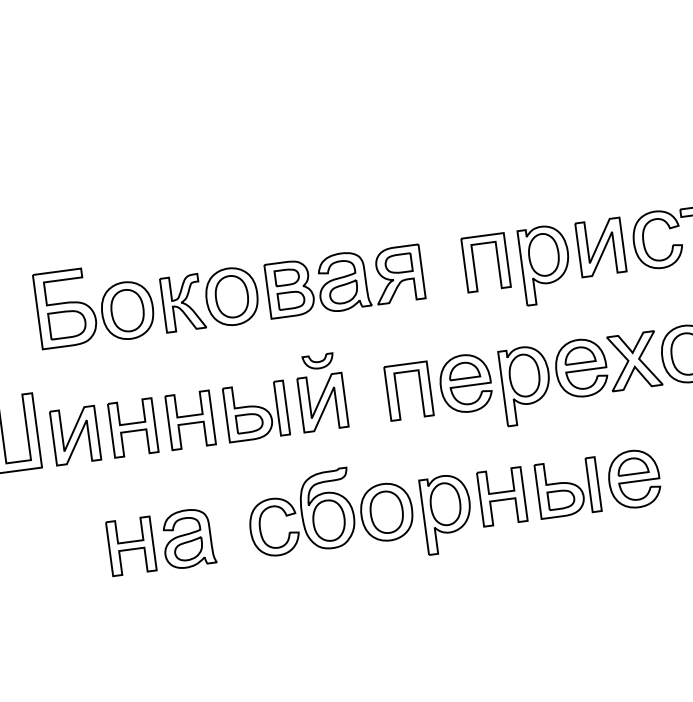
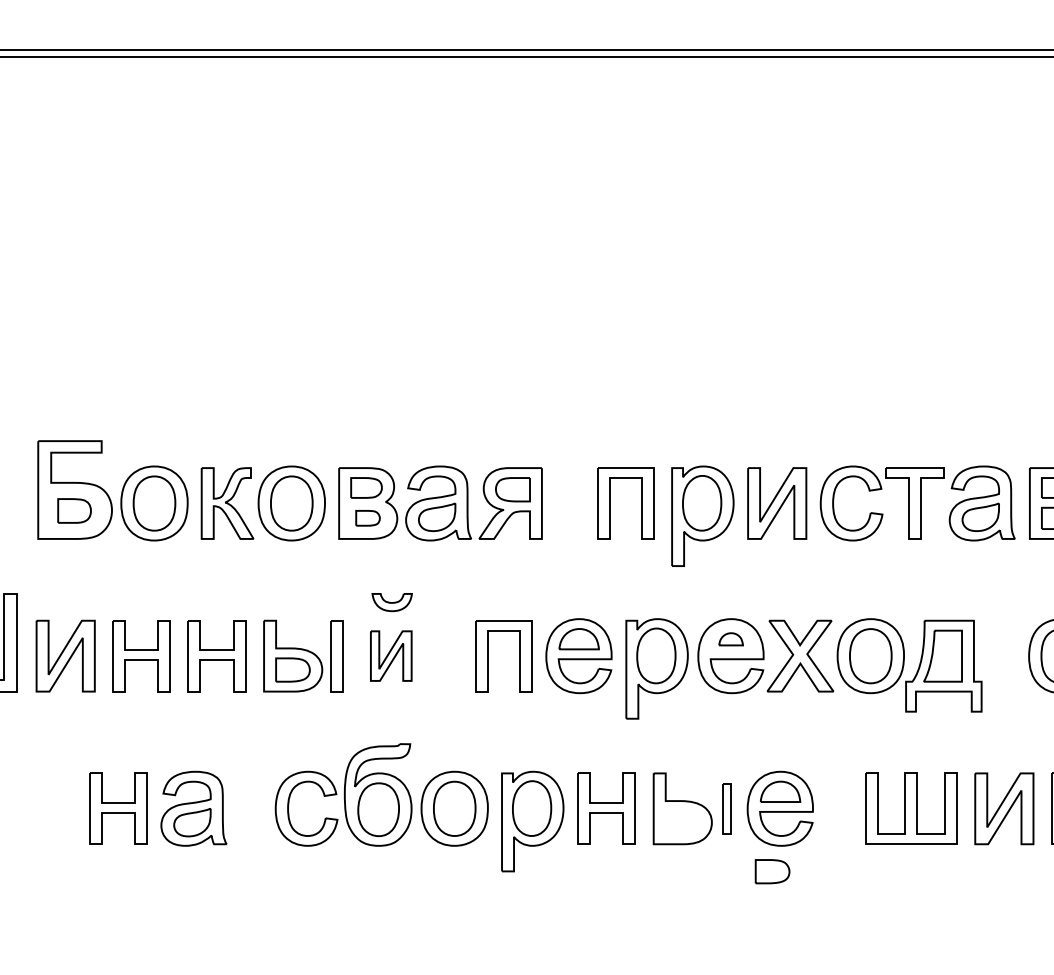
part: (290, 299) -> (367, 517), size x0.7
part: (67, 324) -> (74, 510), size x0.7
part: (579, 355) -> (730, 639), size x0.6
part: (323, 402) -> (391, 655), size x0.7
part: (593, 484) -> (726, 808), size x0.7
part: (561, 499) -> (772, 871), moved

